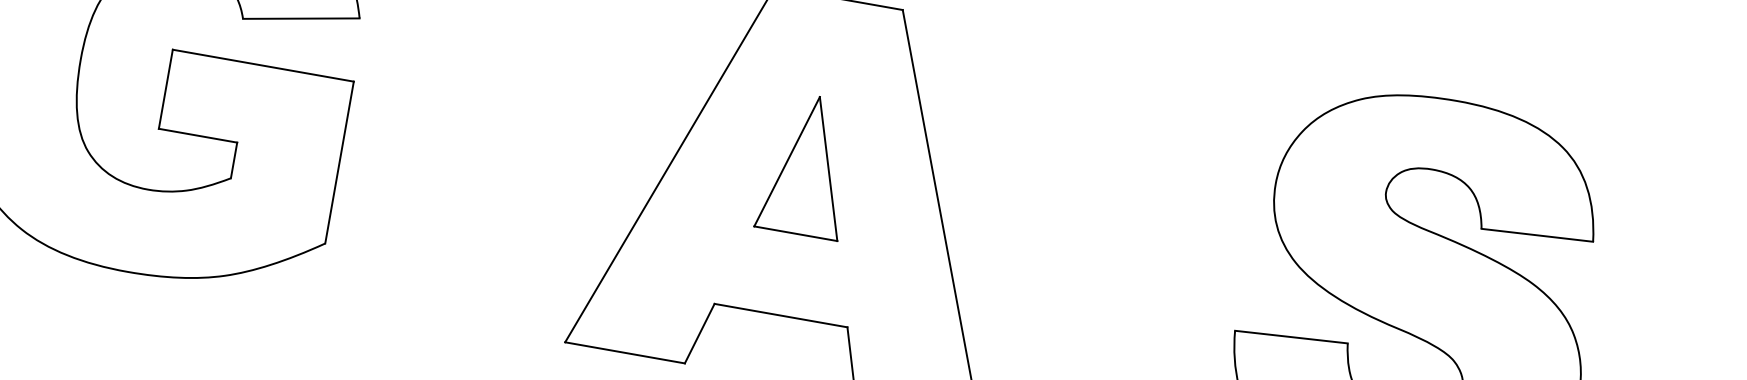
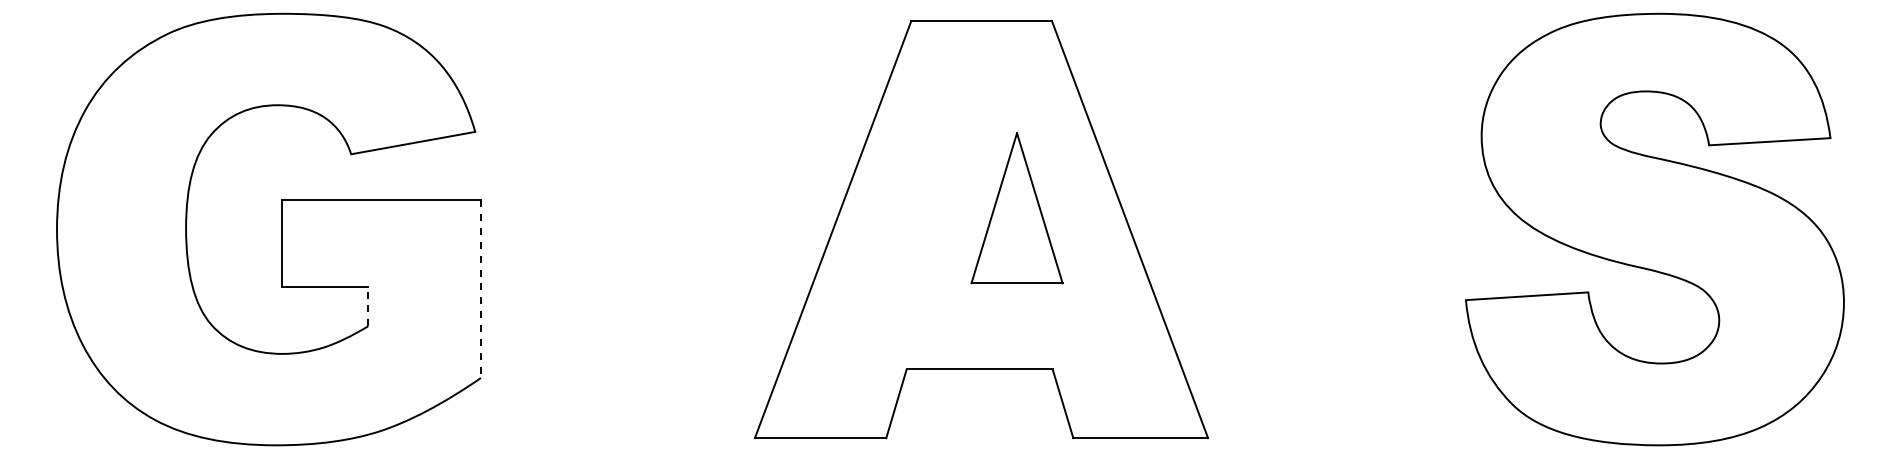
line: (234, 160) -> (368, 306), solid -> dashed
line: (339, 162) -> (480, 289), solid -> dashed
part: (807, 165) -> (1016, 208), moved

